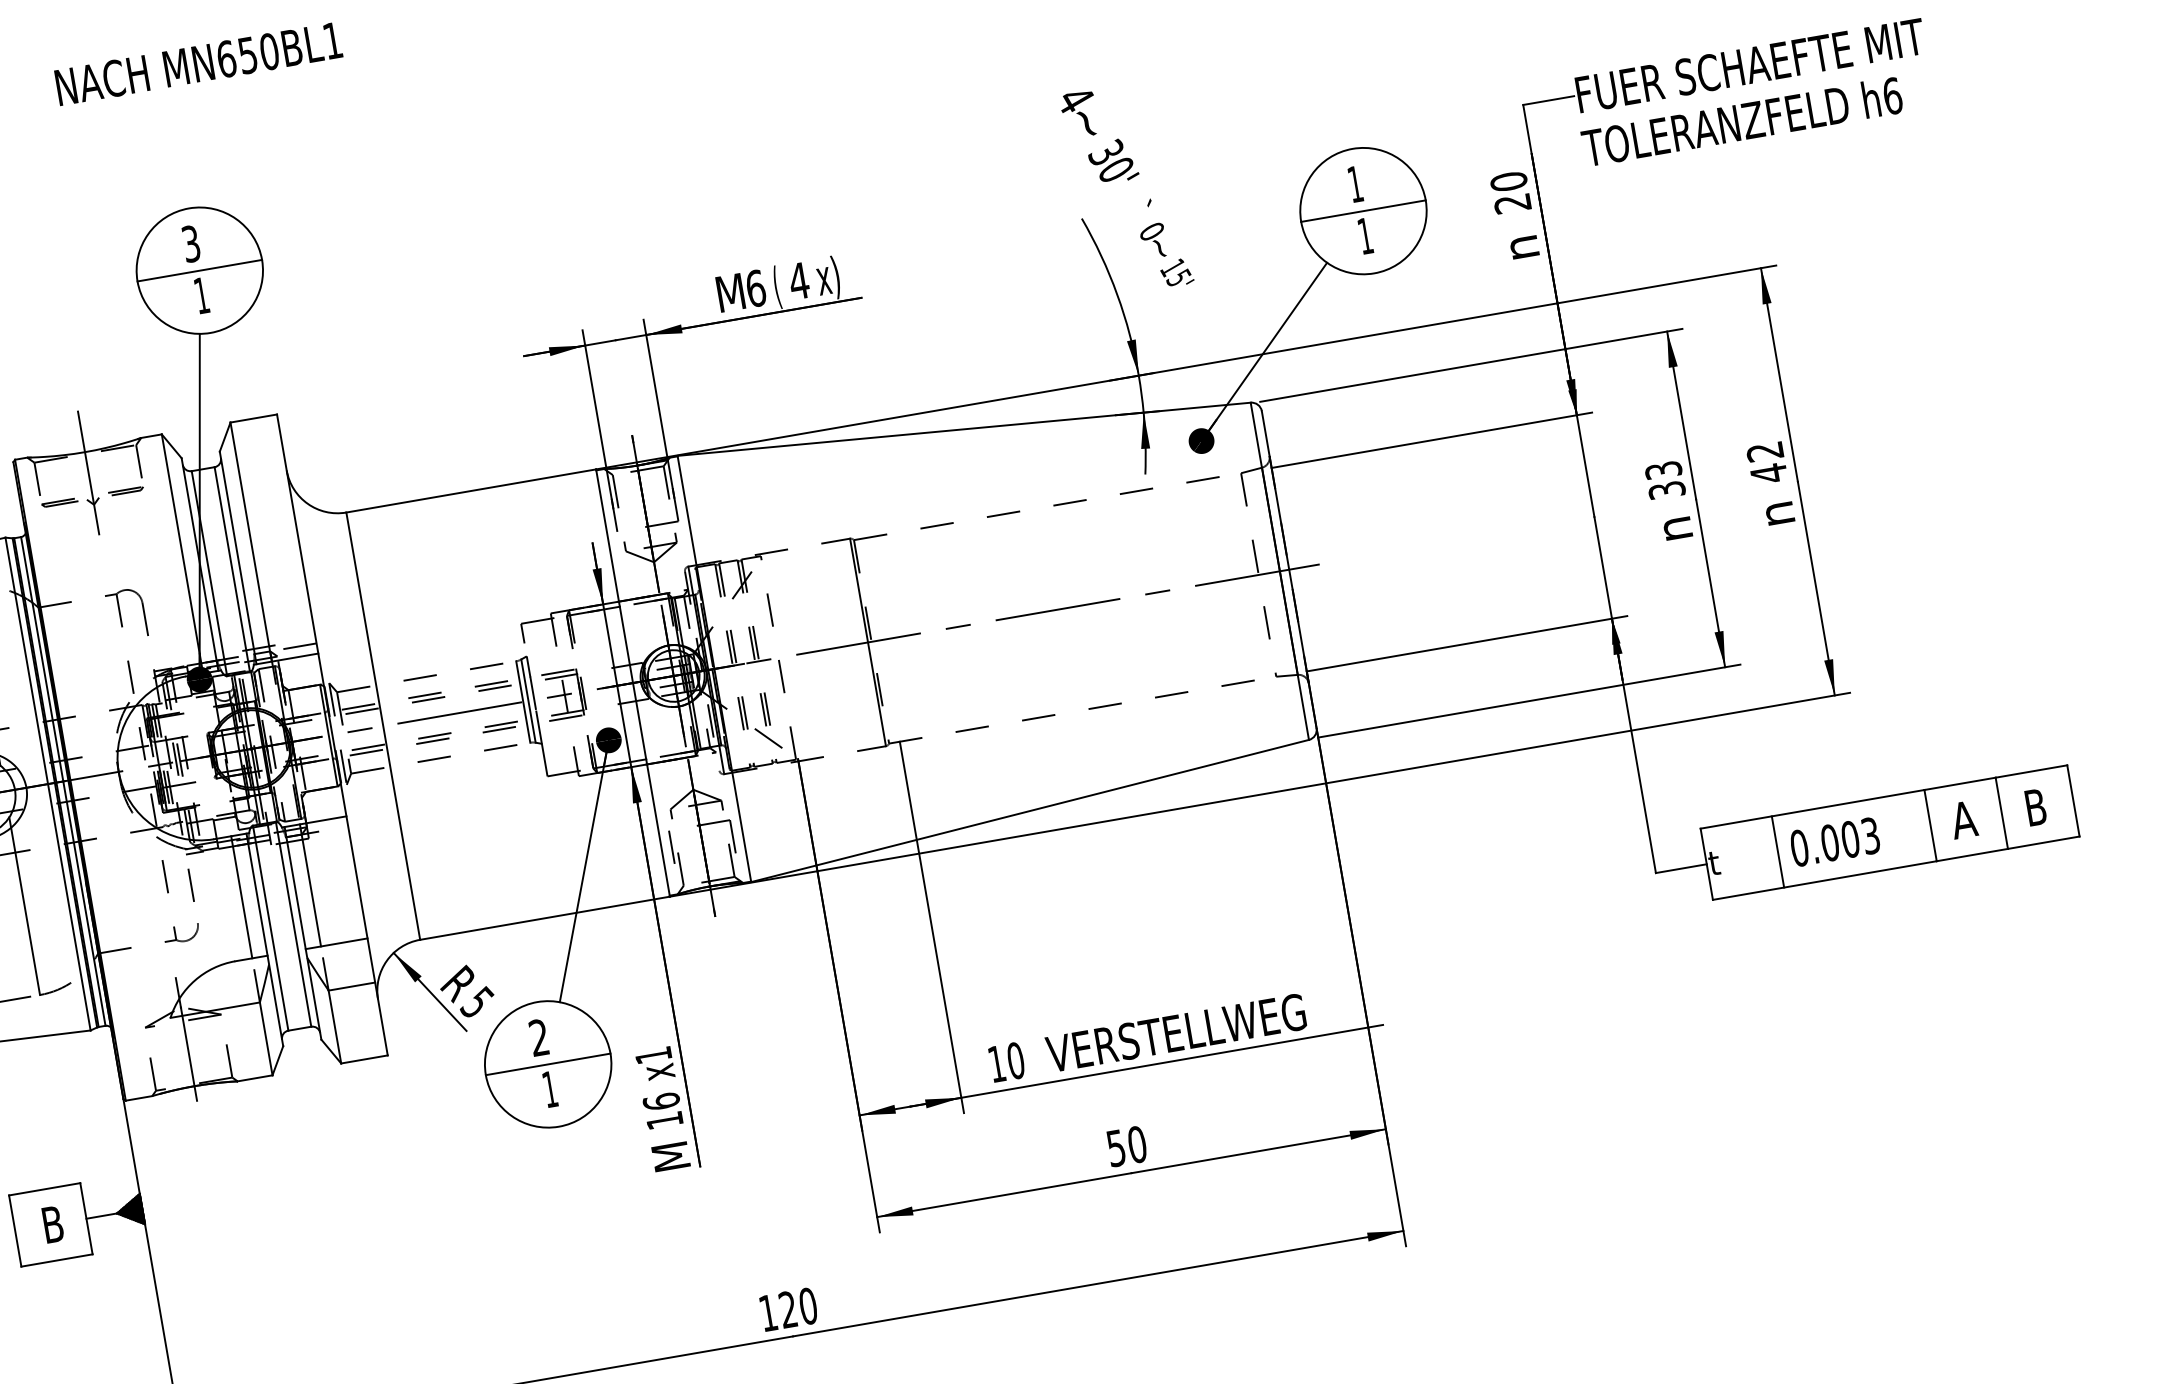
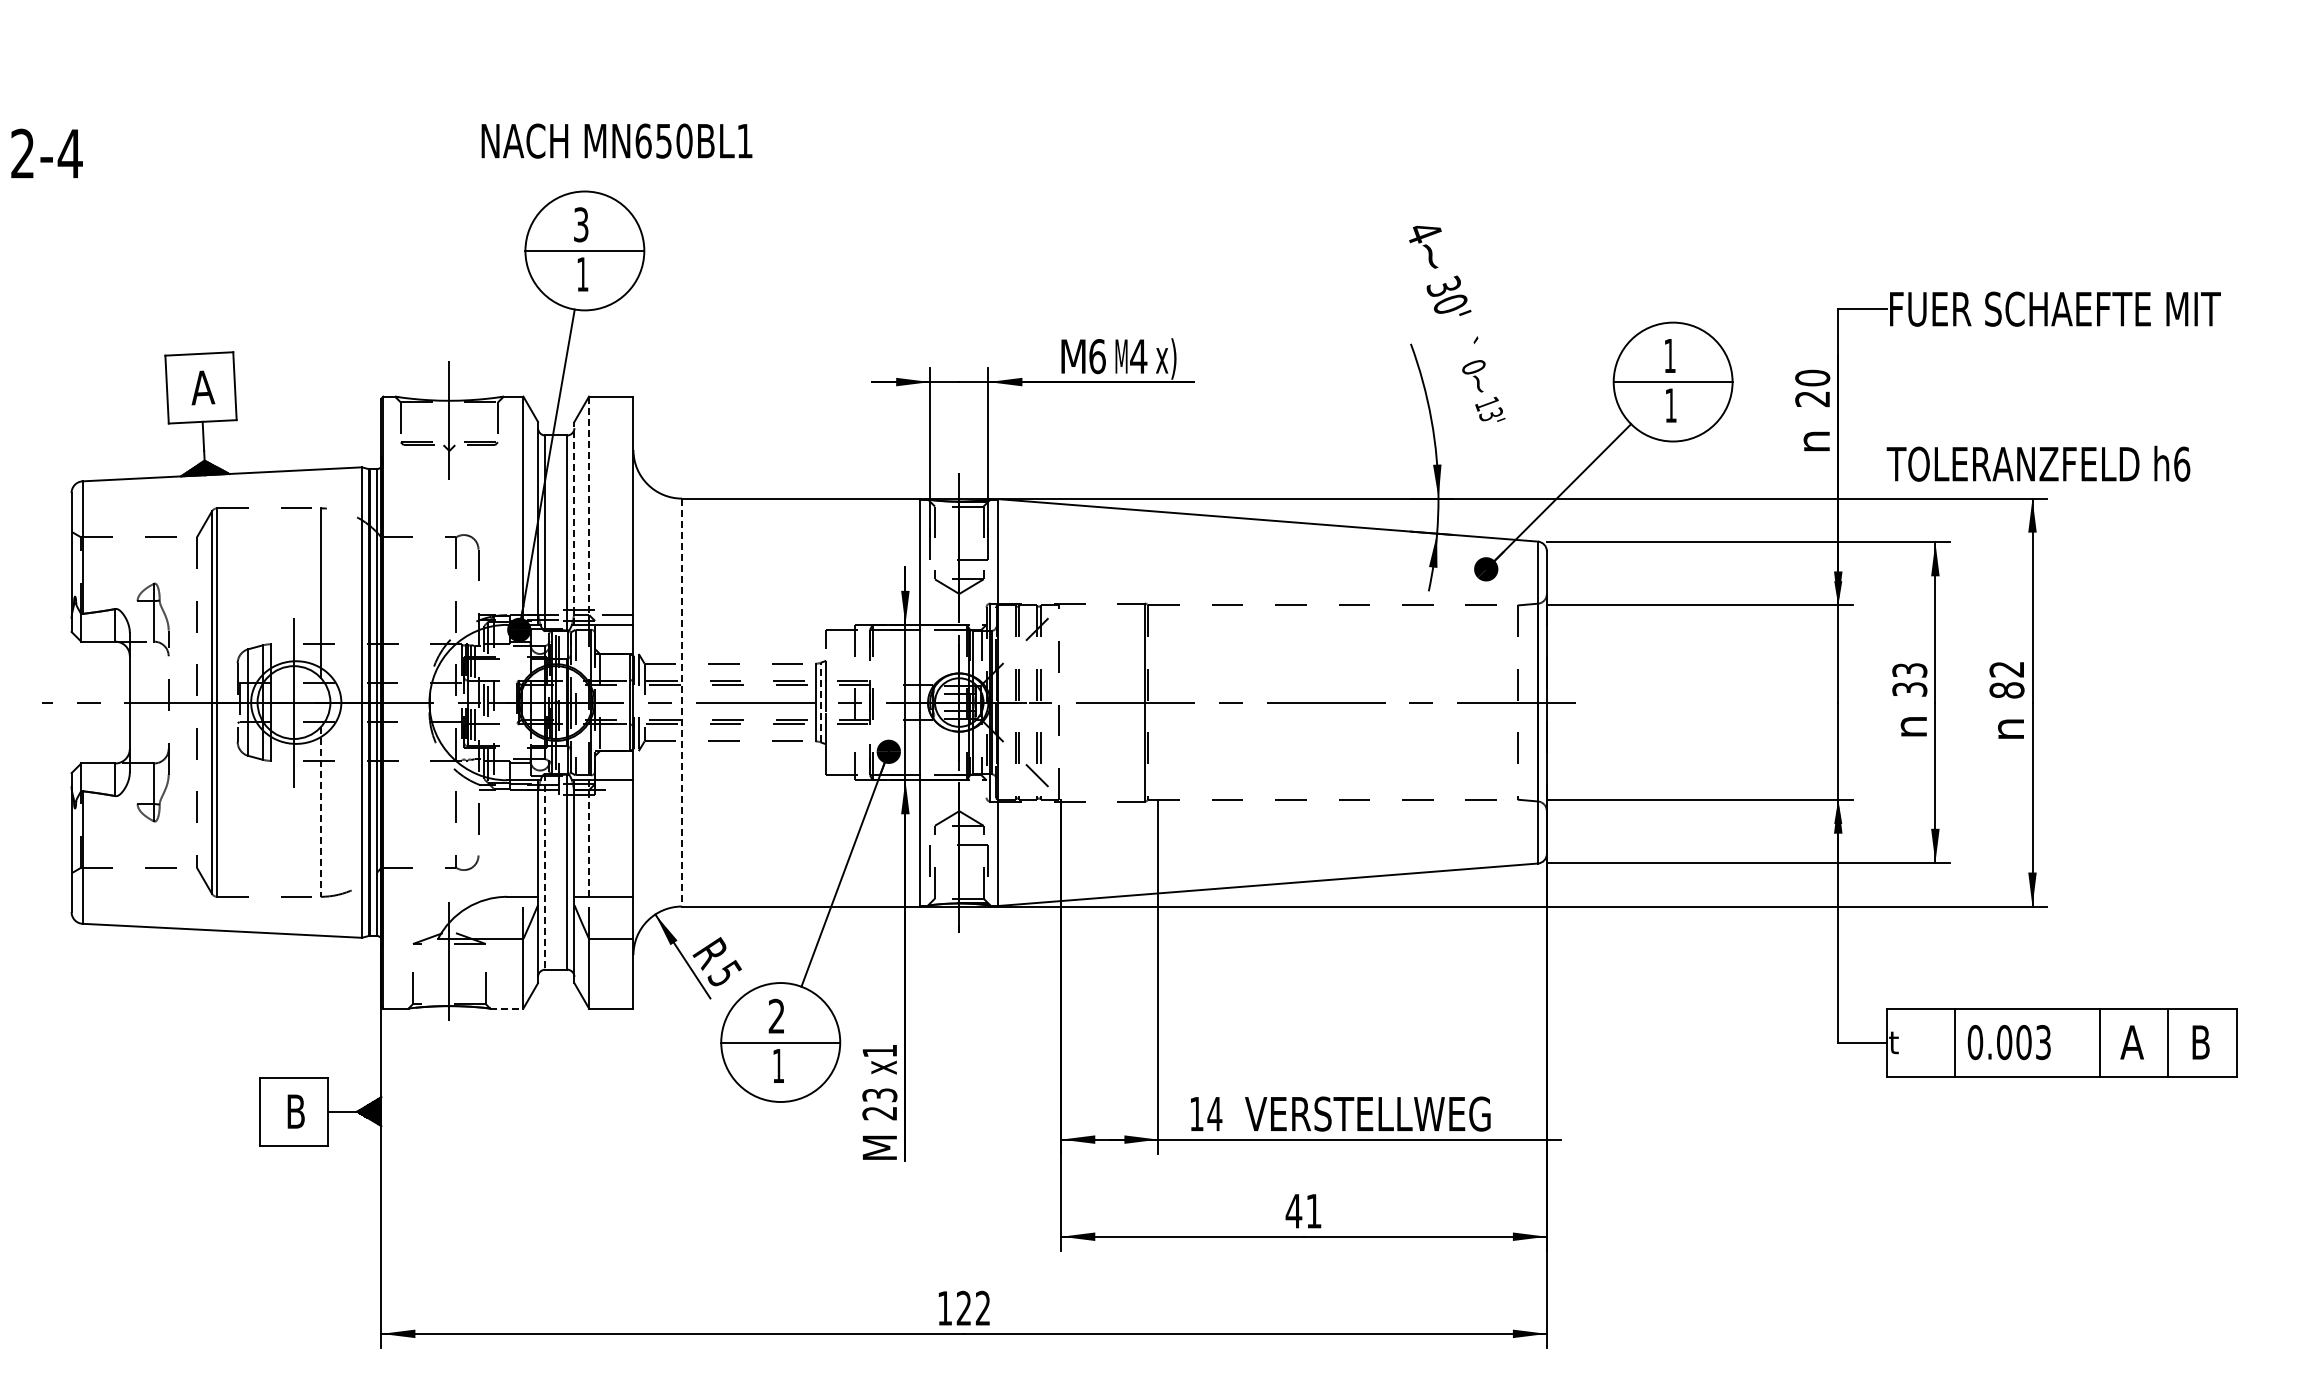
text: (198, 63) -> (616, 140), moved
text: (1742, 121) -> (2038, 463), moved
text: (1180, 277) -> (1492, 414), 15' -> 13'
text: (781, 286) -> (1121, 358), ( -> M
text: (1768, 473) -> (2006, 690), 42 -> 82
line: (251, 542) -> (589, 511), solid -> dashed
line: (238, 557) -> (574, 522), solid -> dashed
line: (528, 701) -> (820, 702), solid -> dashed
line: (383, 726) -> (682, 702), solid -> dashed
line: (311, 886) -> (589, 839), solid -> dashed
line: (241, 897) -> (523, 838), removed
line: (24, 906) -> (320, 812), solid -> dashed
line: (270, 927) -> (545, 871), solid -> dashed
text: (1015, 1060) -> (1214, 1113), 10 -> 14
line: (254, 1078) -> (506, 1008), solid -> dashed
text: (662, 1111) -> (879, 1104), 16 -> 23
text: (1126, 1145) -> (1303, 1210), 50 -> 41
text: (807, 1305) -> (982, 1307), 120 -> 122

